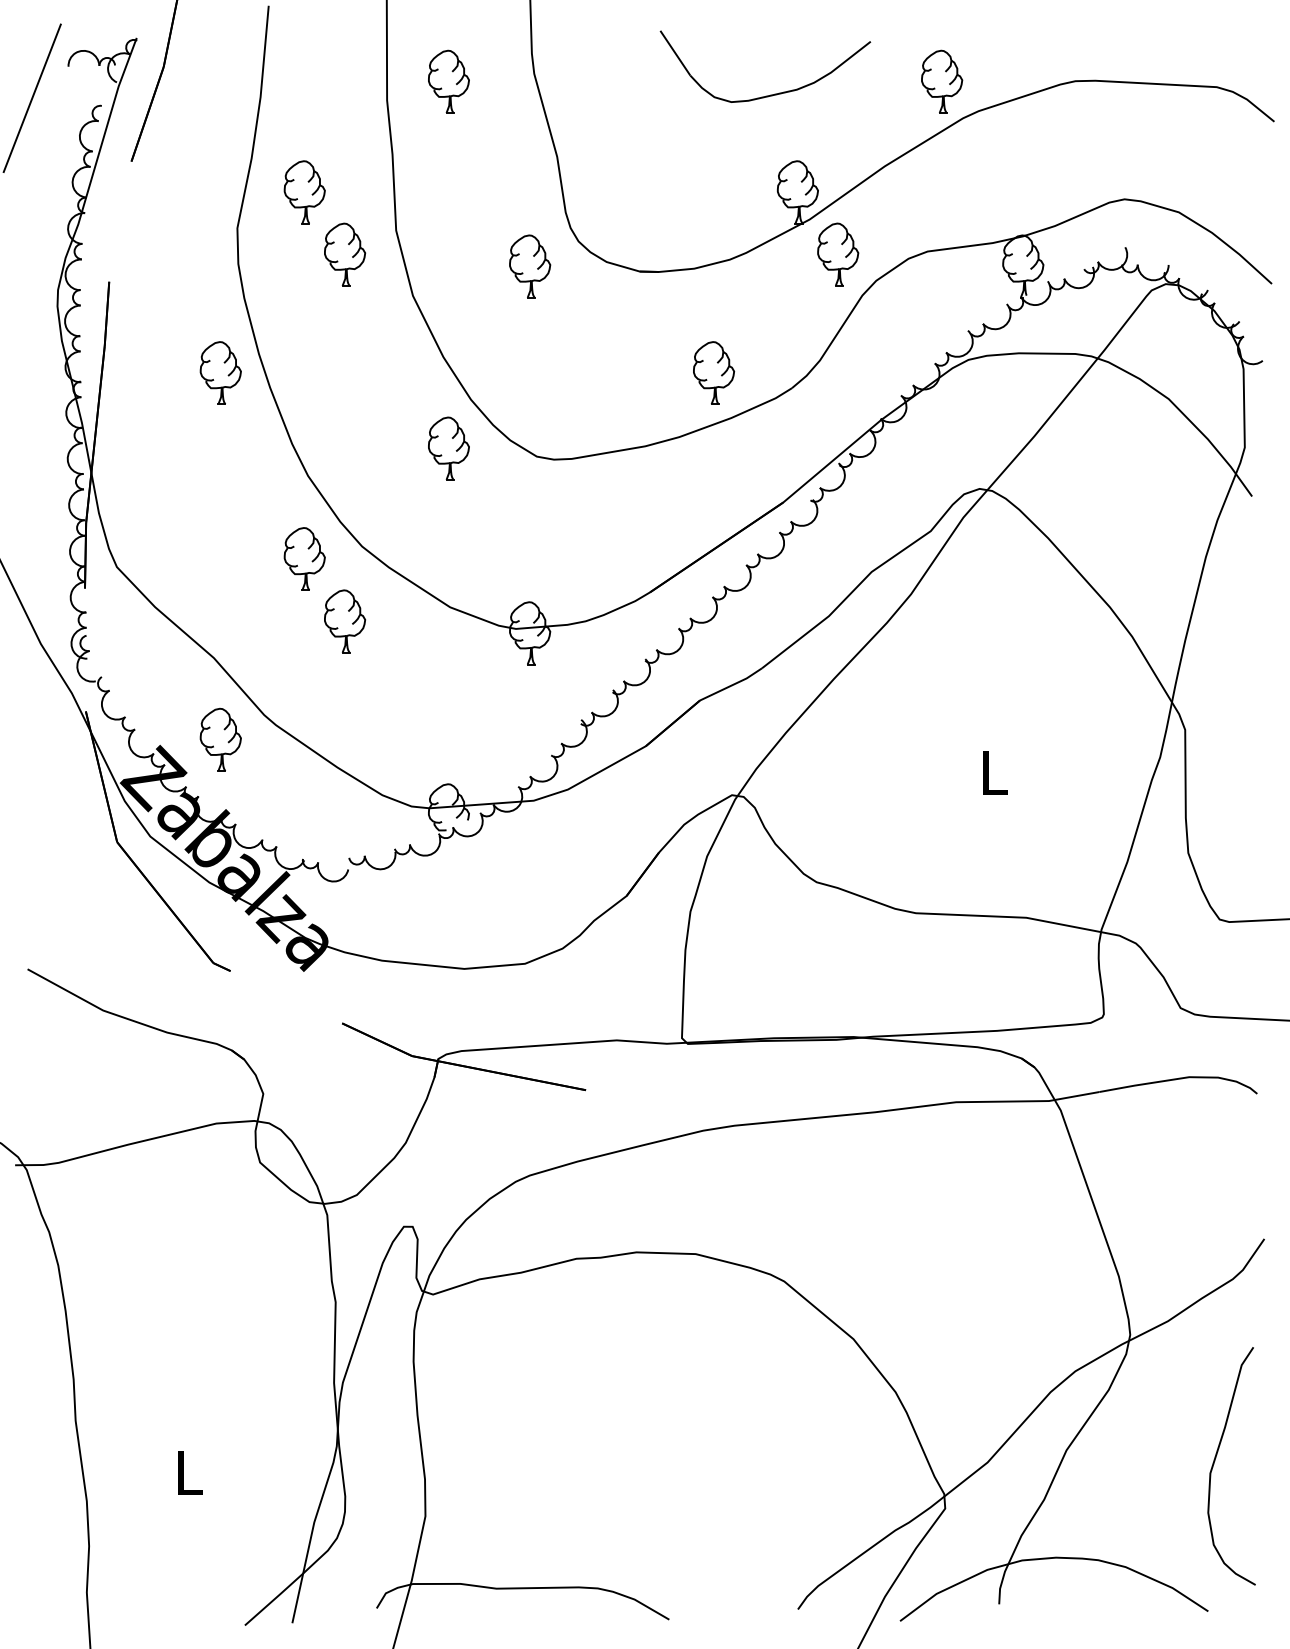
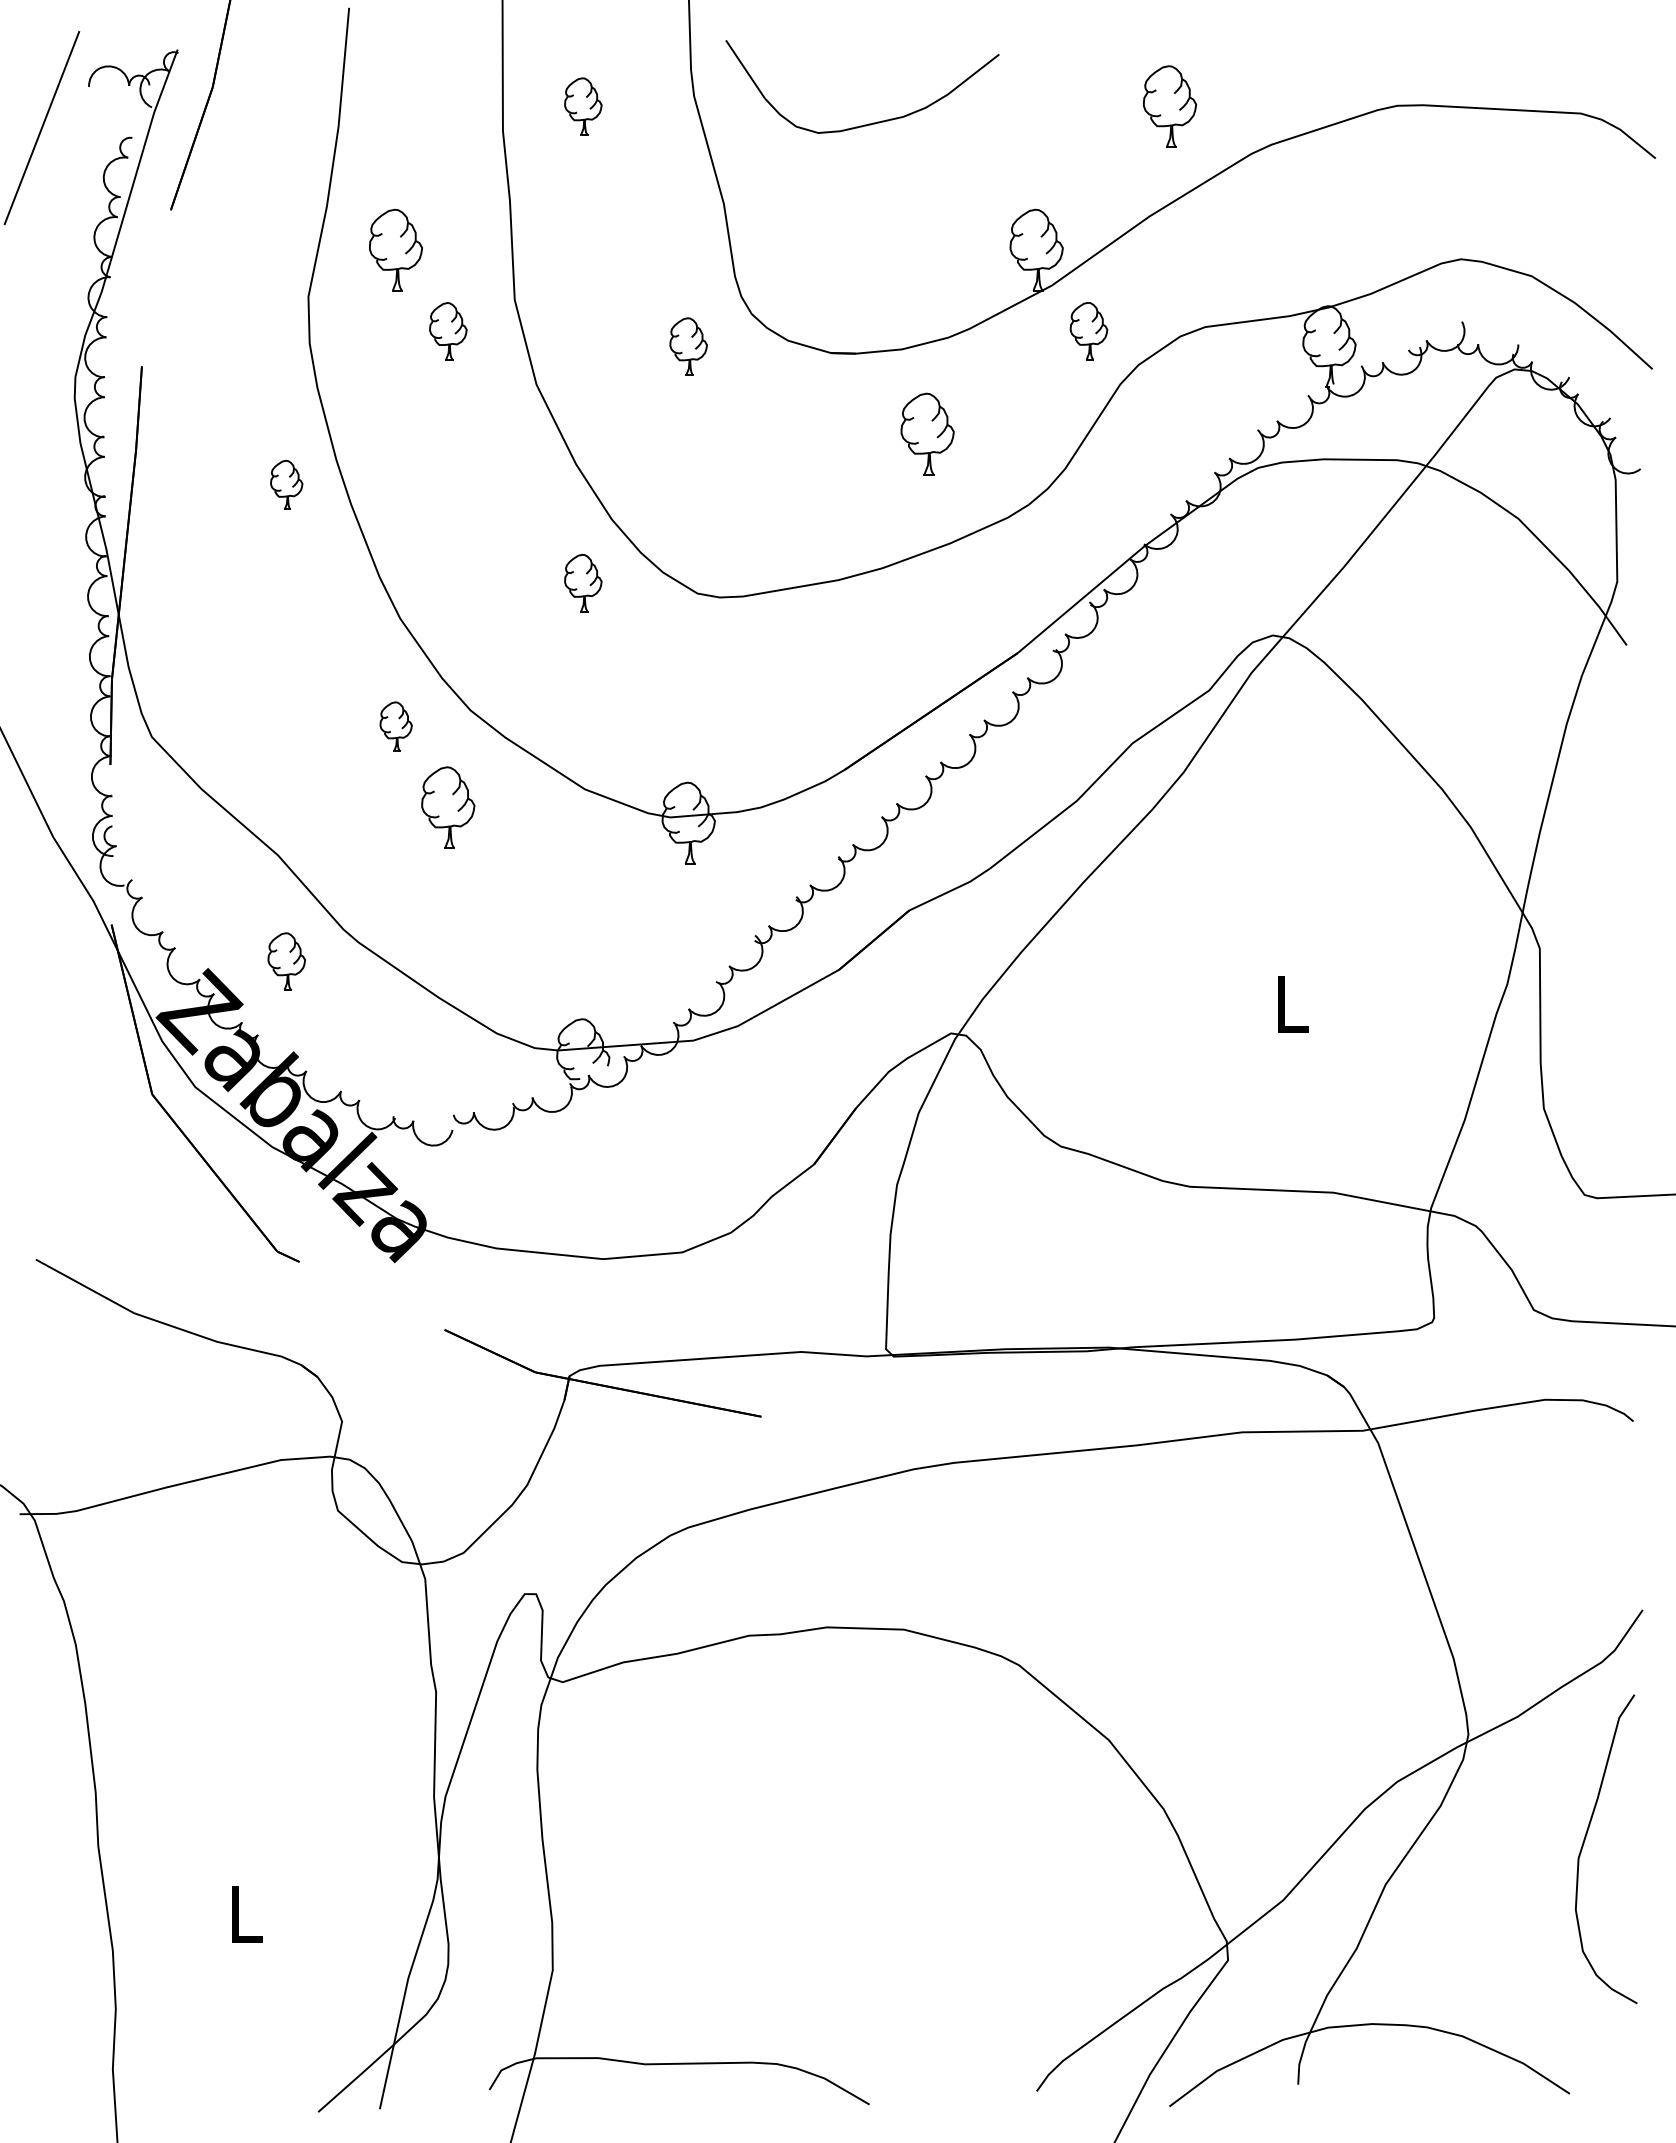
part: (449, 81) -> (583, 106), size x0.7
part: (942, 81) -> (1170, 106), moved
part: (770, 94) -> (868, 123), moved
part: (345, 254) -> (448, 331), size x0.7
part: (837, 254) -> (1088, 330), size x0.7
part: (529, 266) -> (688, 346), size x0.7
part: (220, 372) -> (286, 484), size x0.6
part: (713, 372) -> (927, 433), moved
part: (449, 448) -> (583, 582), size x0.7
part: (305, 558) -> (396, 726), size x0.6
part: (220, 739) -> (286, 961), size x0.7
curve: (1214, 1461) -> (1584, 1843), moved

